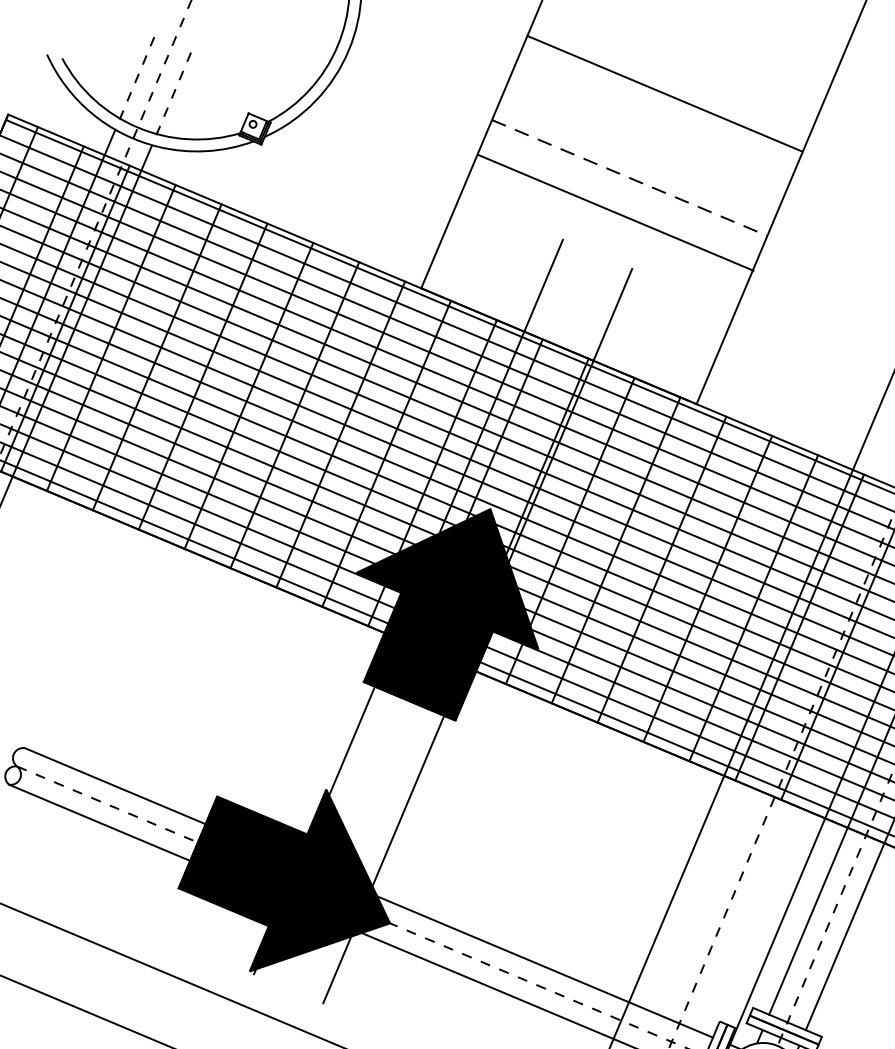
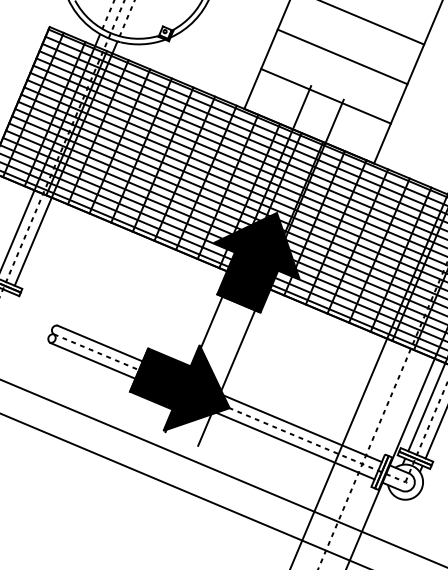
line: (631, 179) -> (343, 57), dashed -> solid
line: (614, 213) -> (325, 96), moved

